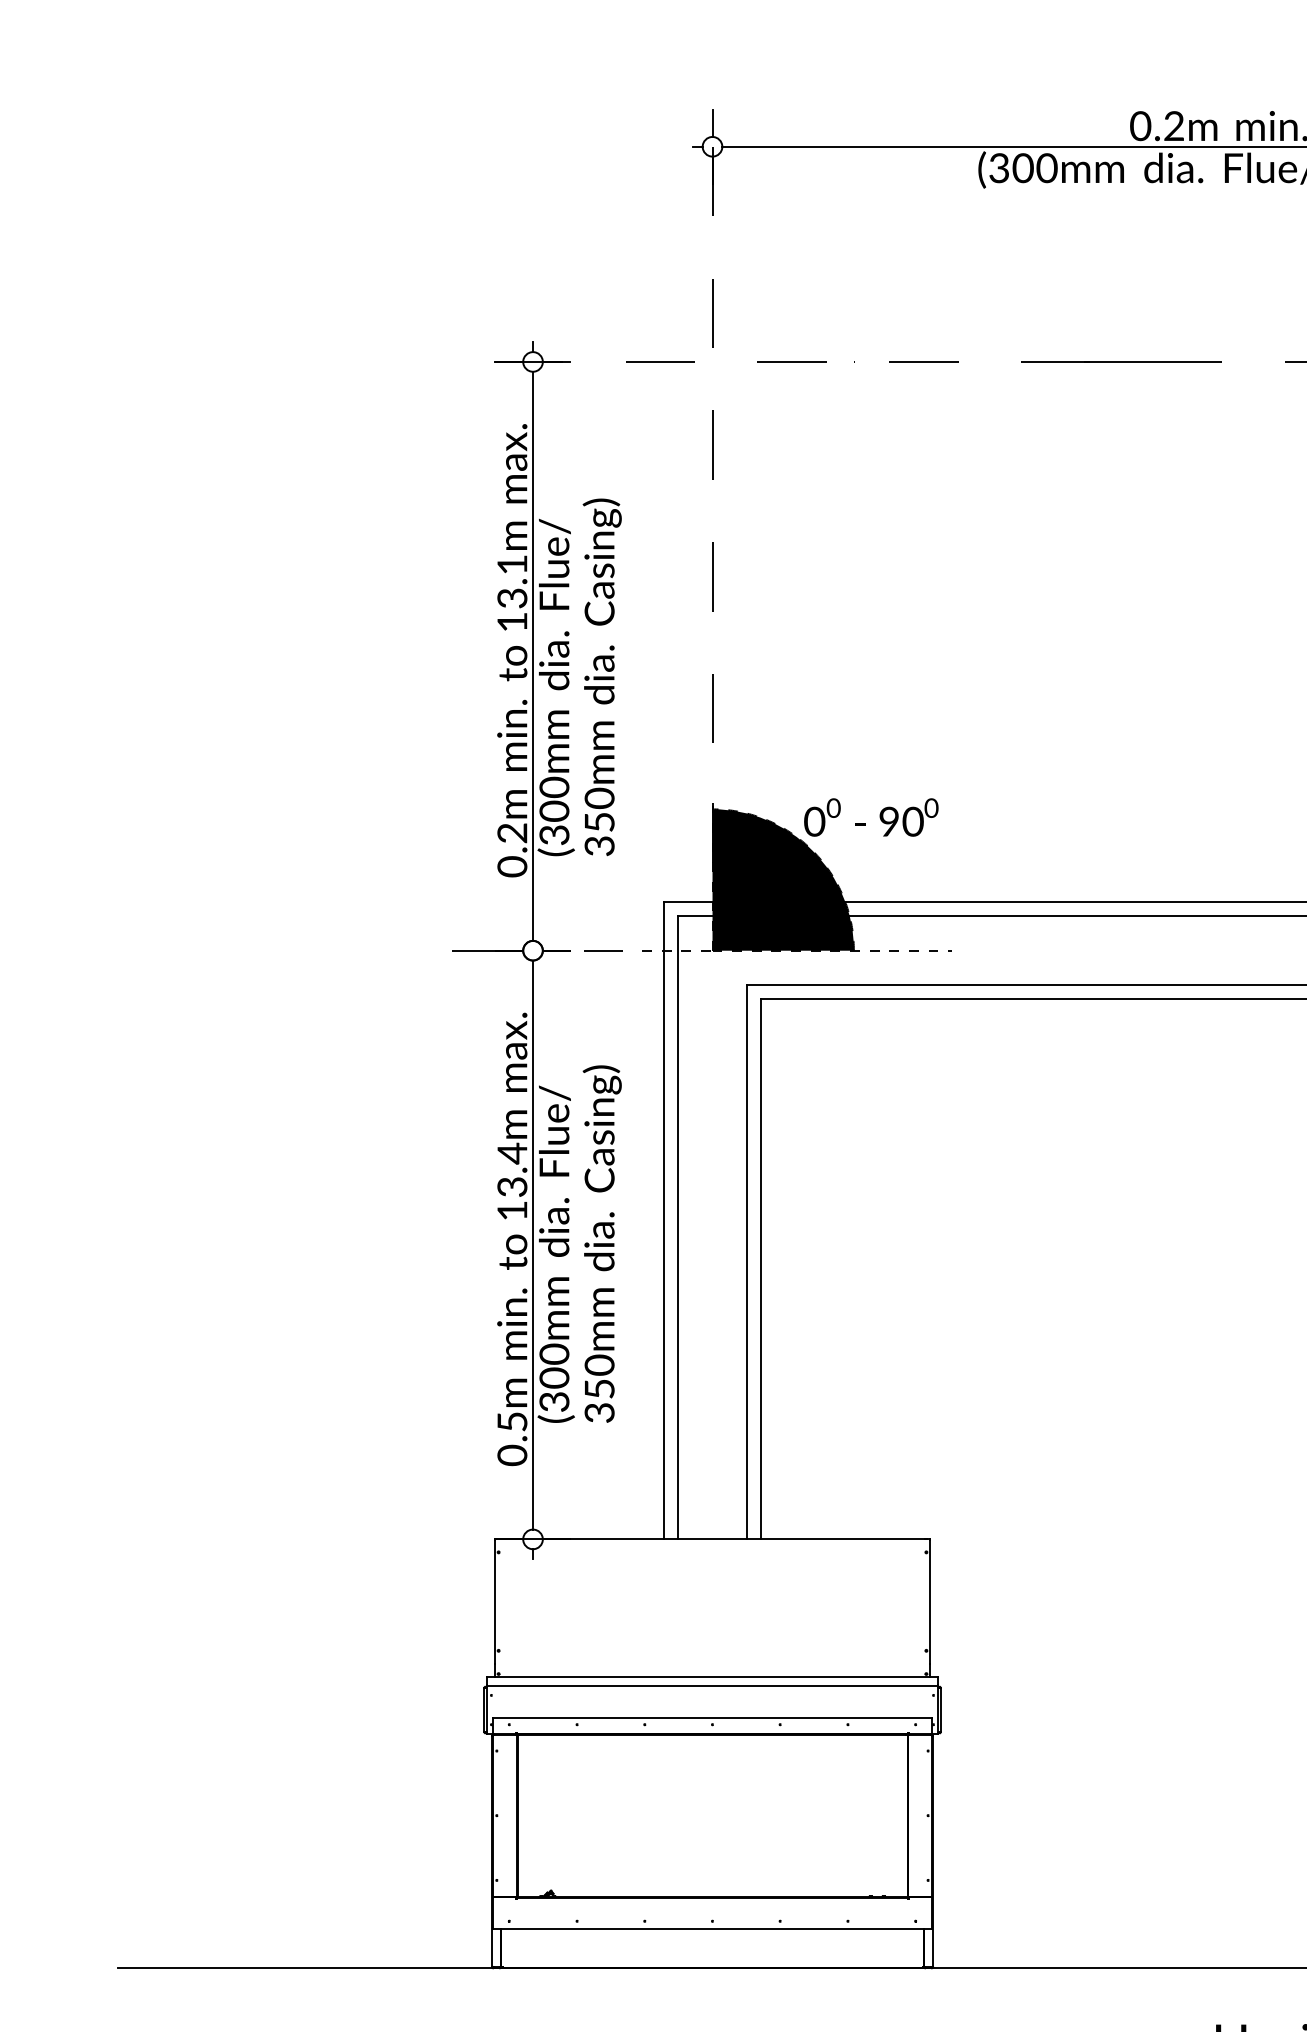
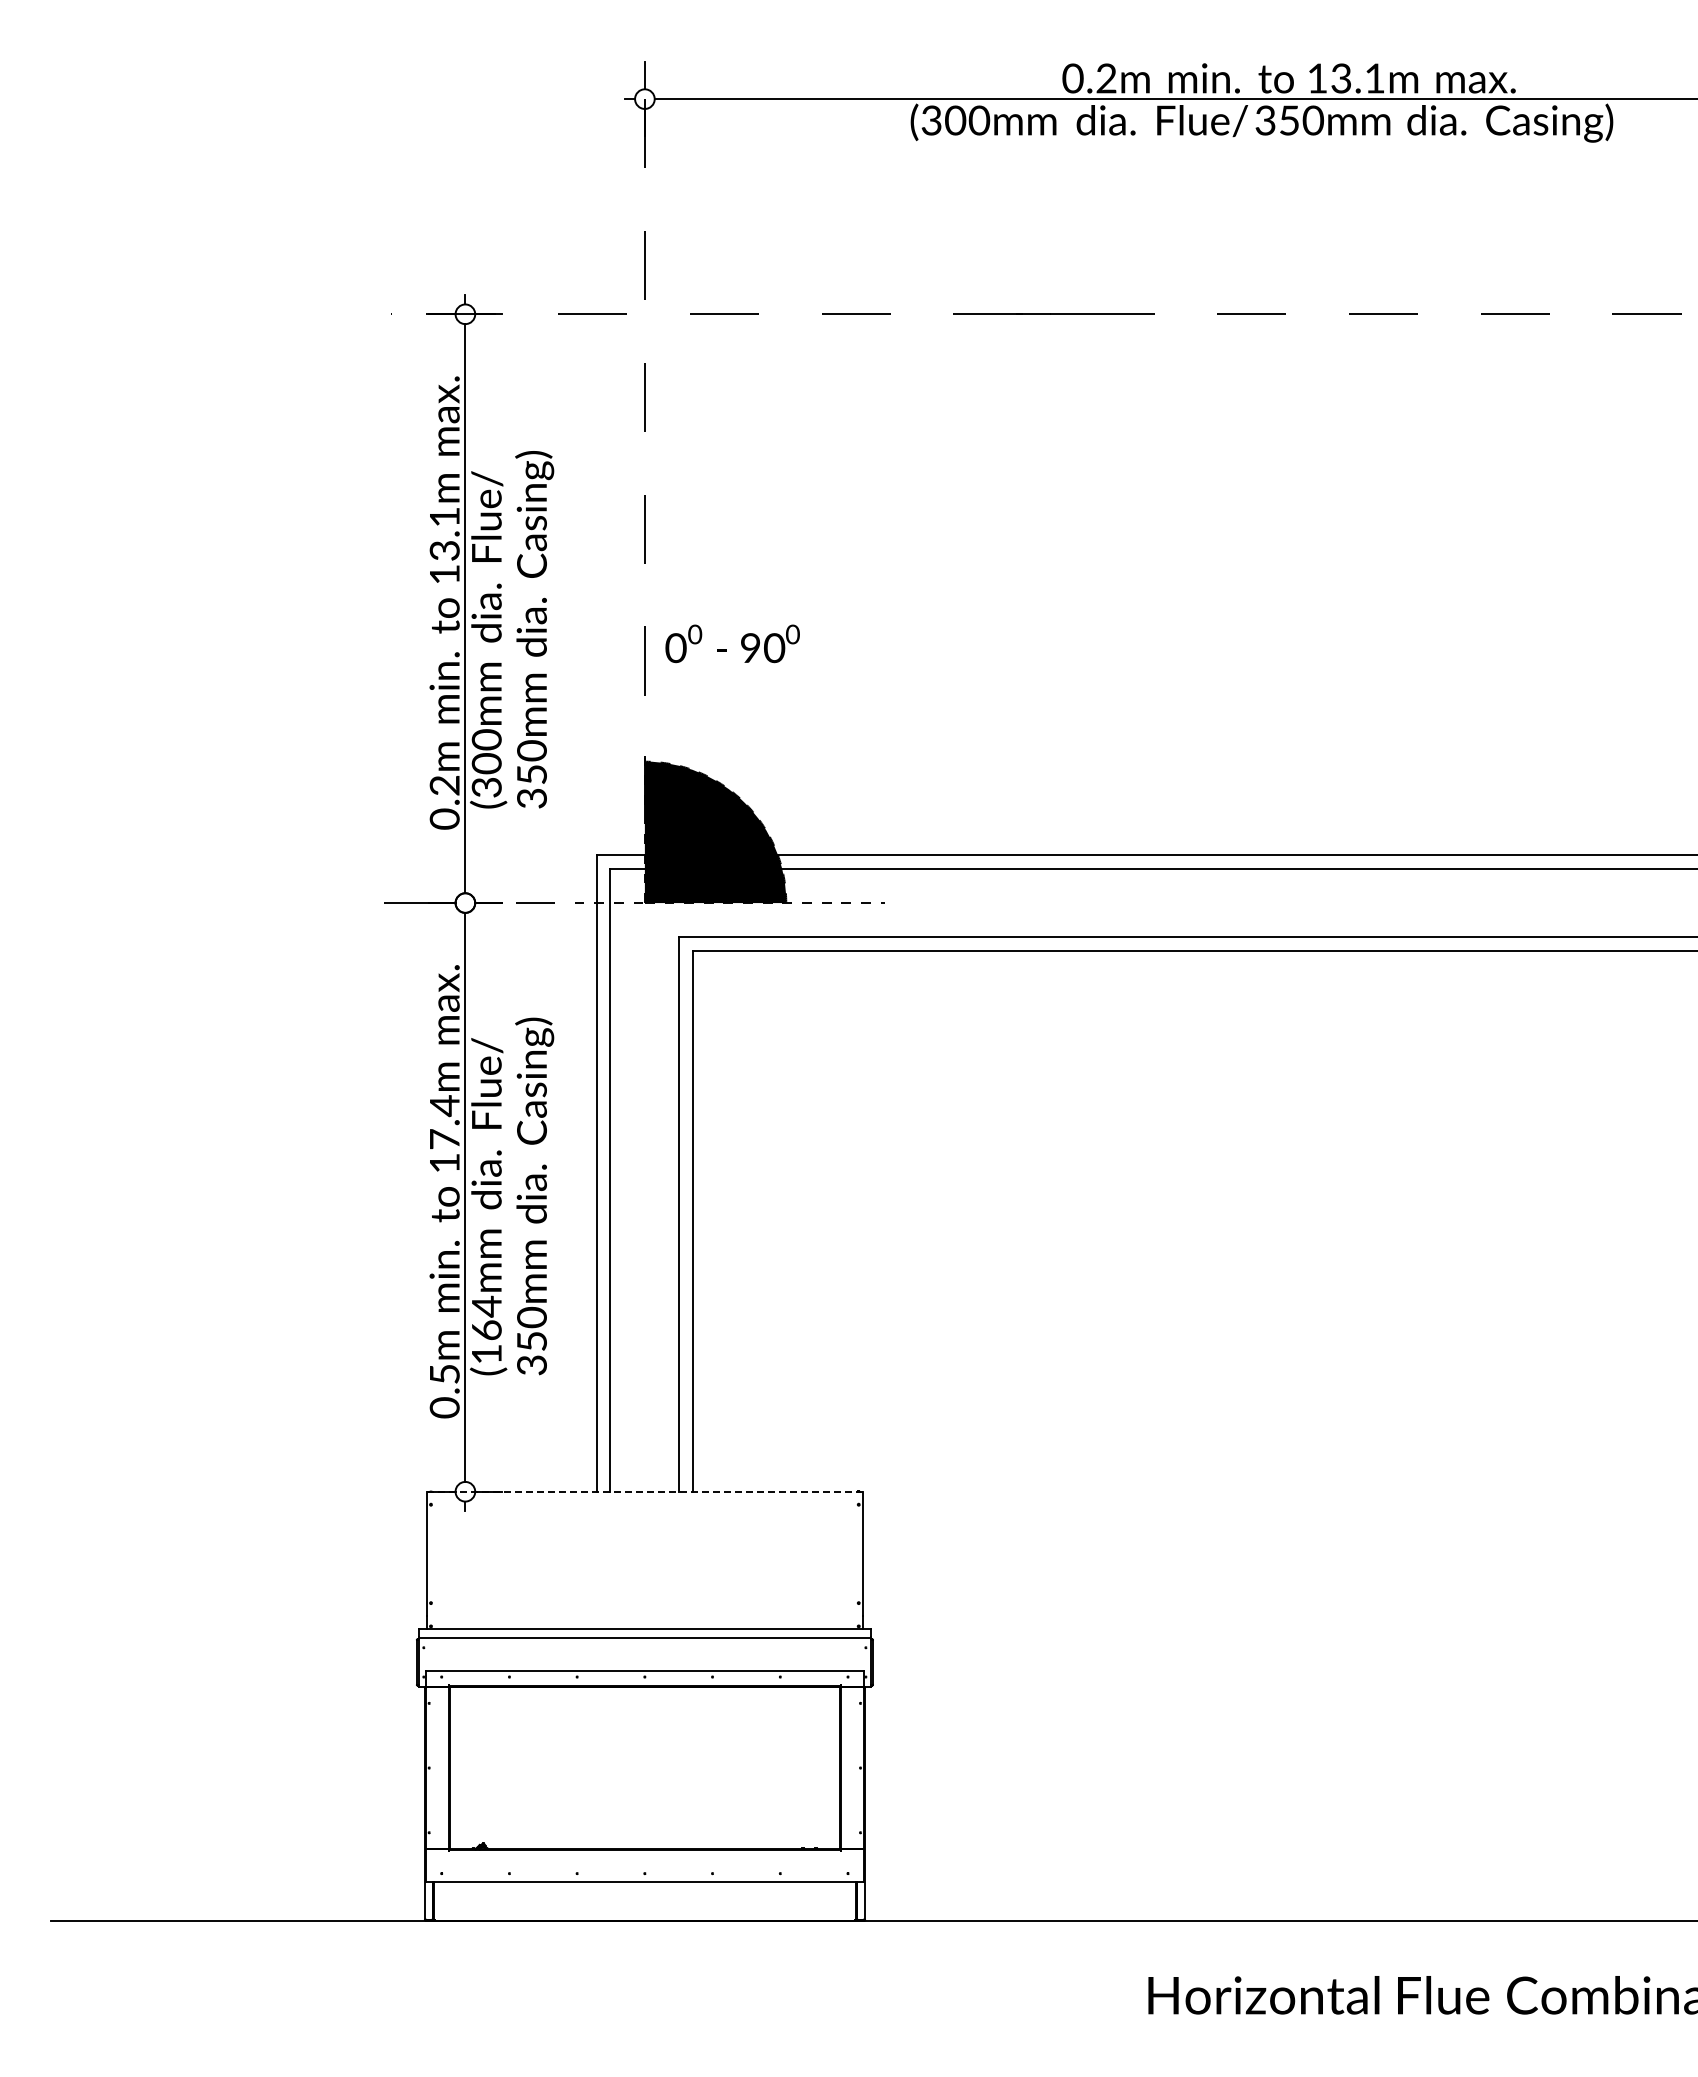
text: (871, 817) -> (732, 643), moved
text: (512, 1187) -> (444, 1139), 13.4m -> 17.4m
text: (554, 1377) -> (486, 1329), (300mm -> (164mm
line: (712, 1539) -> (644, 1491), solid -> dashed

